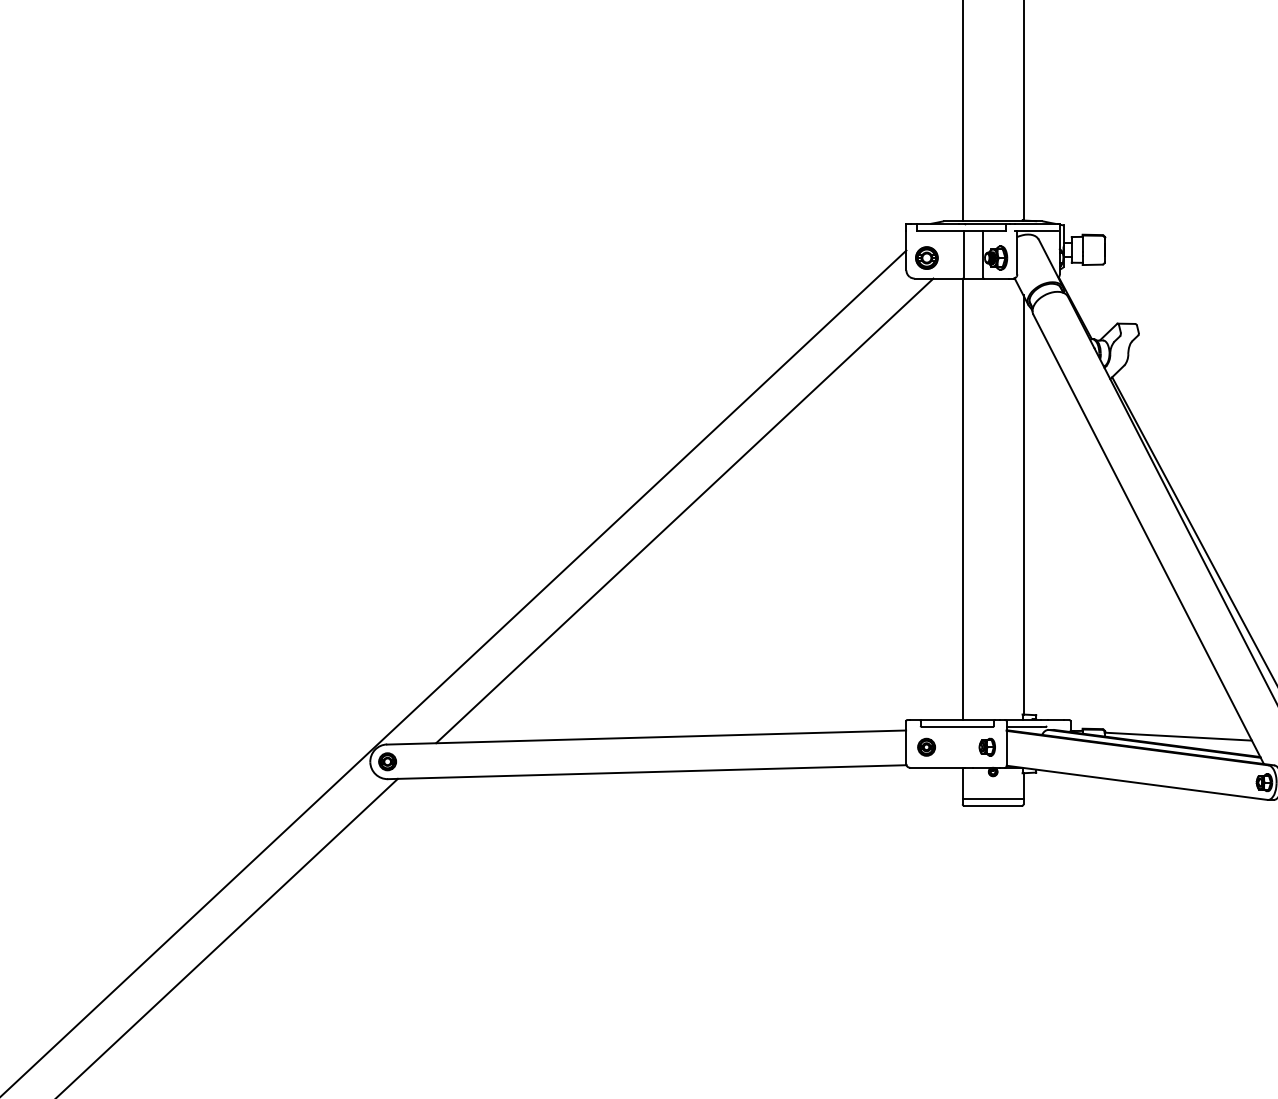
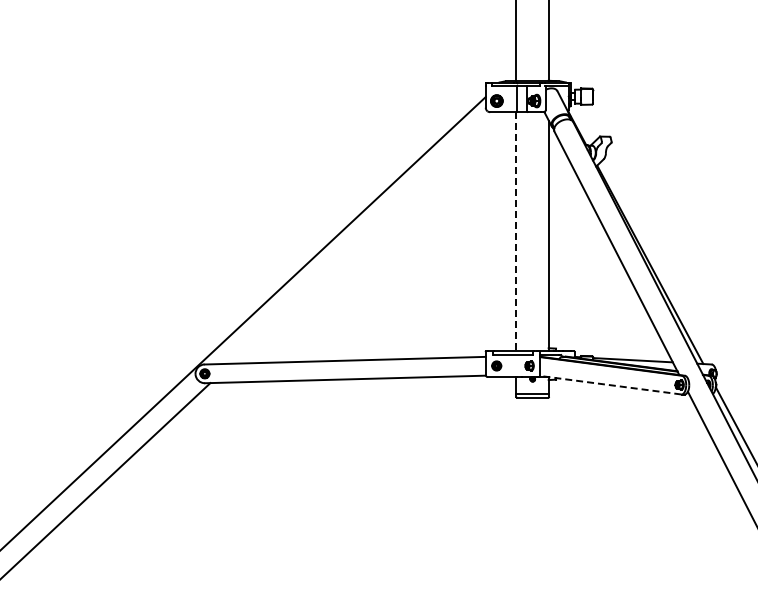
line: (963, 500) -> (516, 232), solid -> dashed
line: (684, 509) -> (365, 237), removed
line: (1136, 783) -> (610, 385), solid -> dashed

